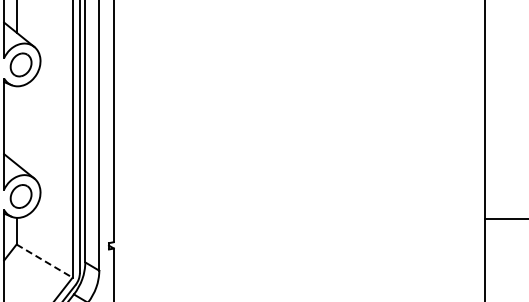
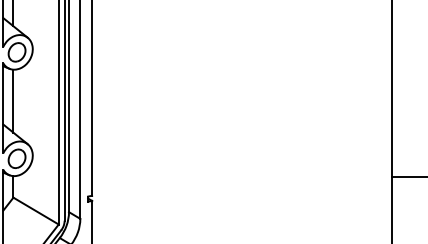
line: (16, 125) -> (13, 101), added
line: (44, 261) -> (35, 211), dashed -> solid

